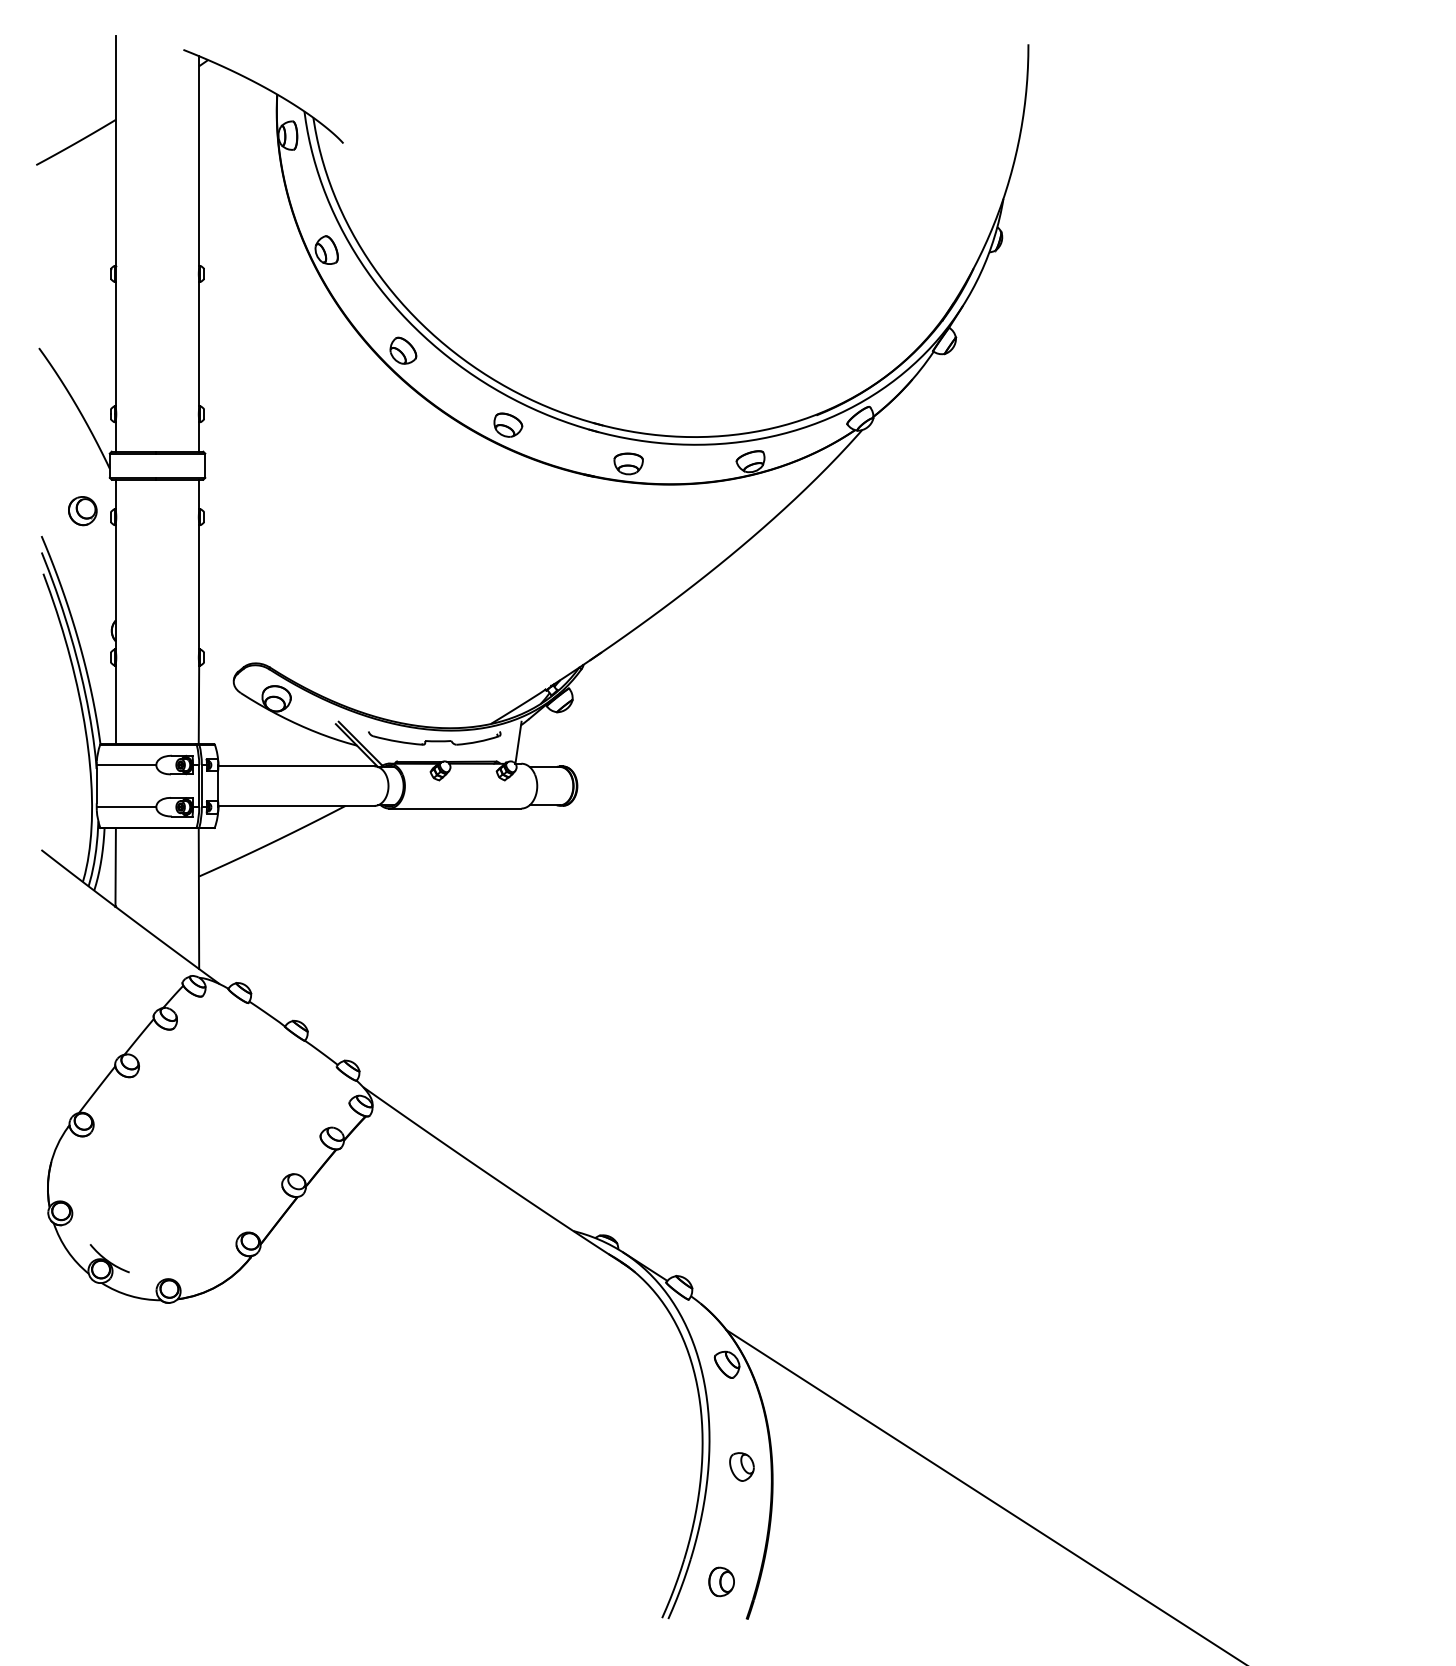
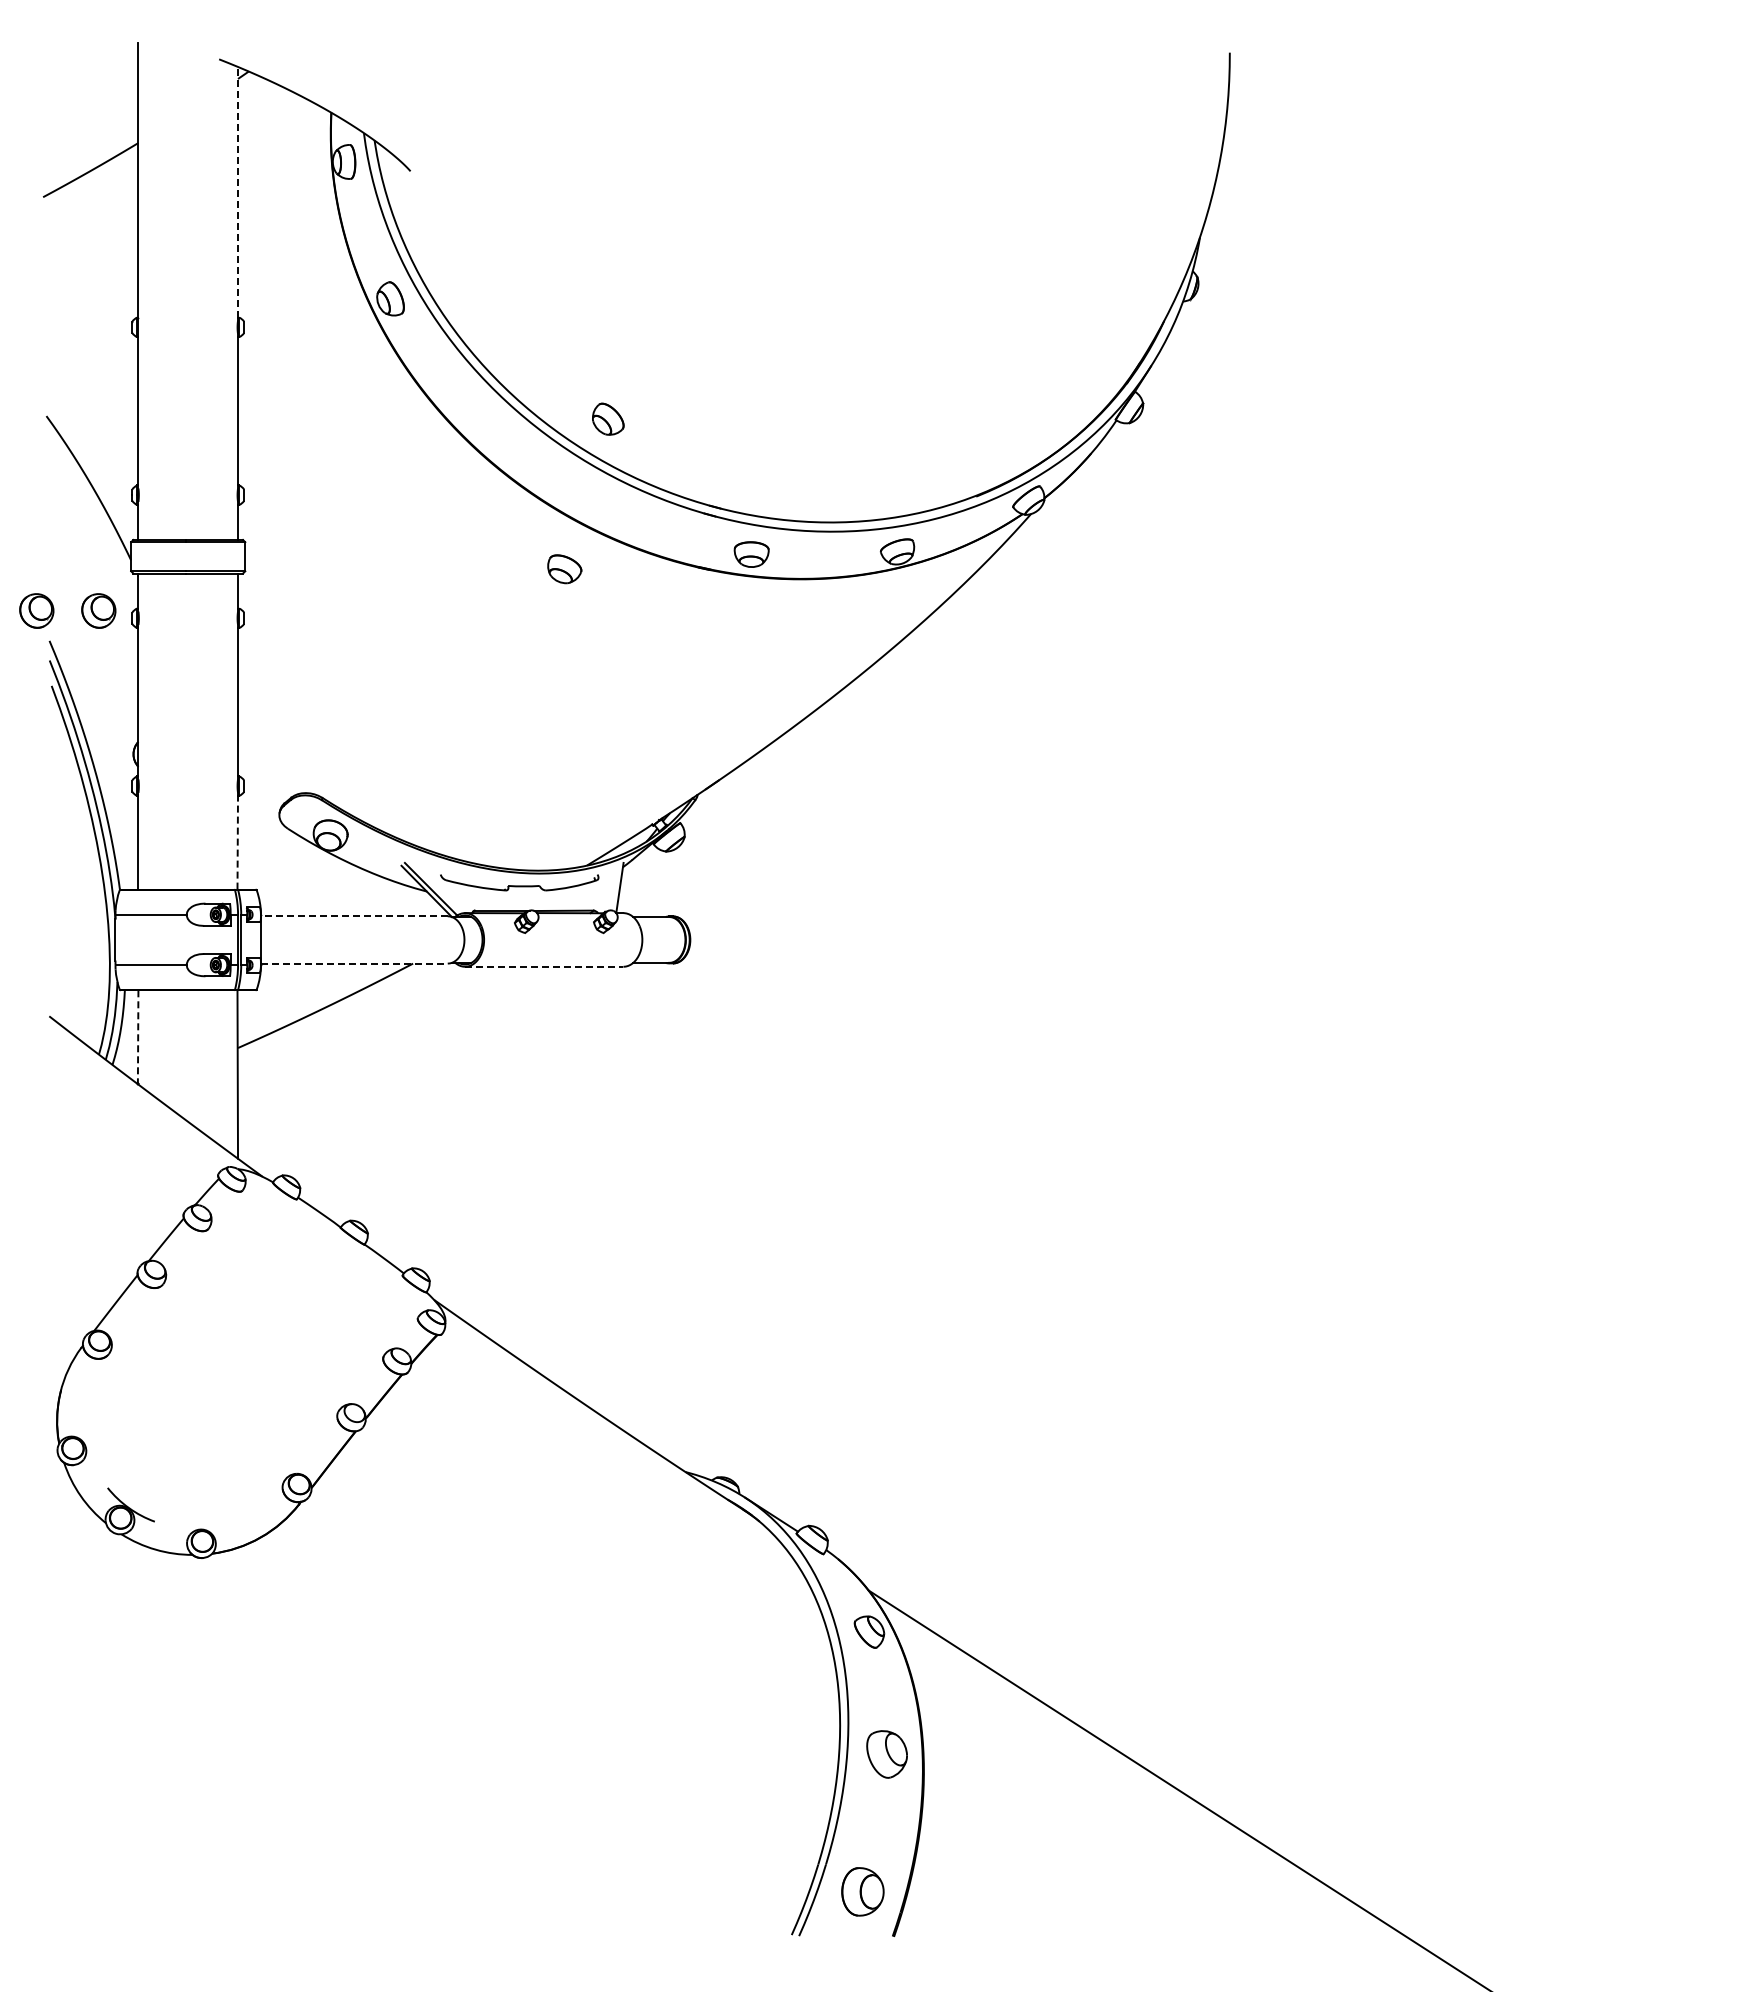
line: (199, 160) -> (238, 191), solid -> dashed
part: (403, 350) -> (608, 418), moved
part: (508, 425) -> (564, 569), moved
part: (30, 510) -> (36, 610), added
line: (198, 704) -> (237, 842), solid -> dashed
line: (295, 766) -> (353, 916), solid -> dashed
line: (296, 805) -> (354, 963), solid -> dashed
line: (455, 808) -> (544, 966), solid -> dashed
line: (115, 867) -> (138, 1037), solid -> dashed
part: (742, 1466) -> (887, 1753), size x1.4
part: (721, 1581) -> (862, 1891), size x1.4

